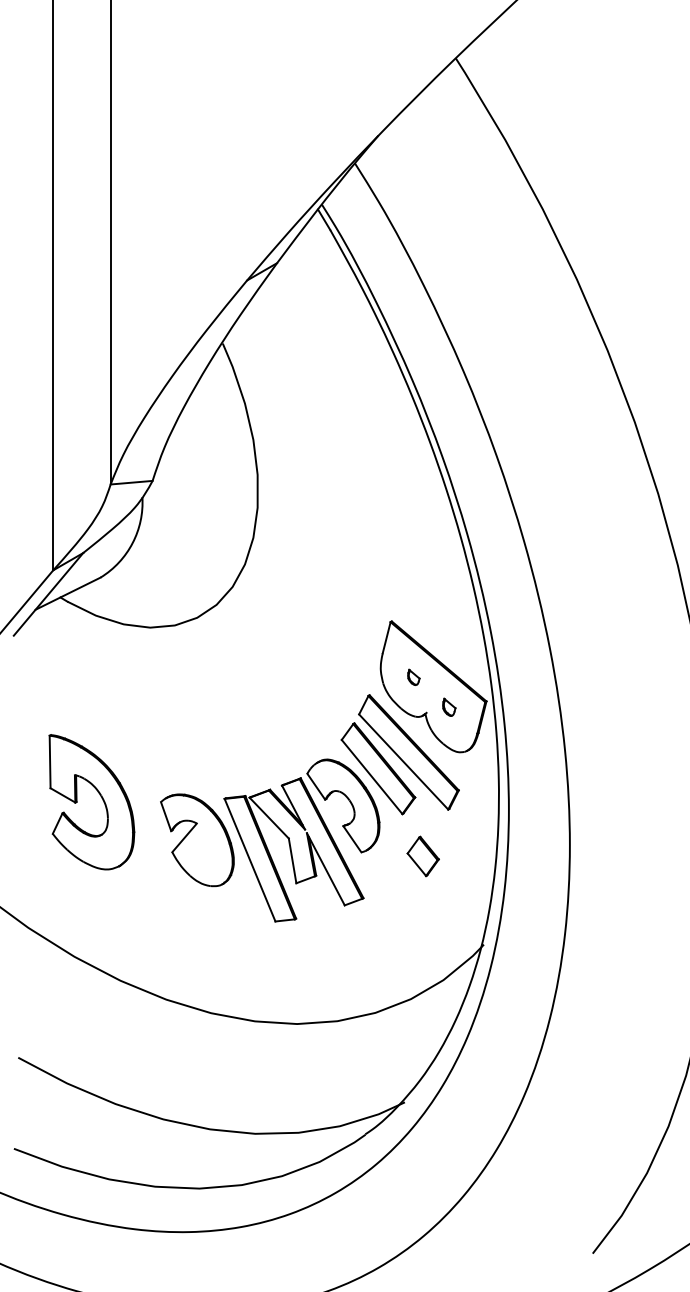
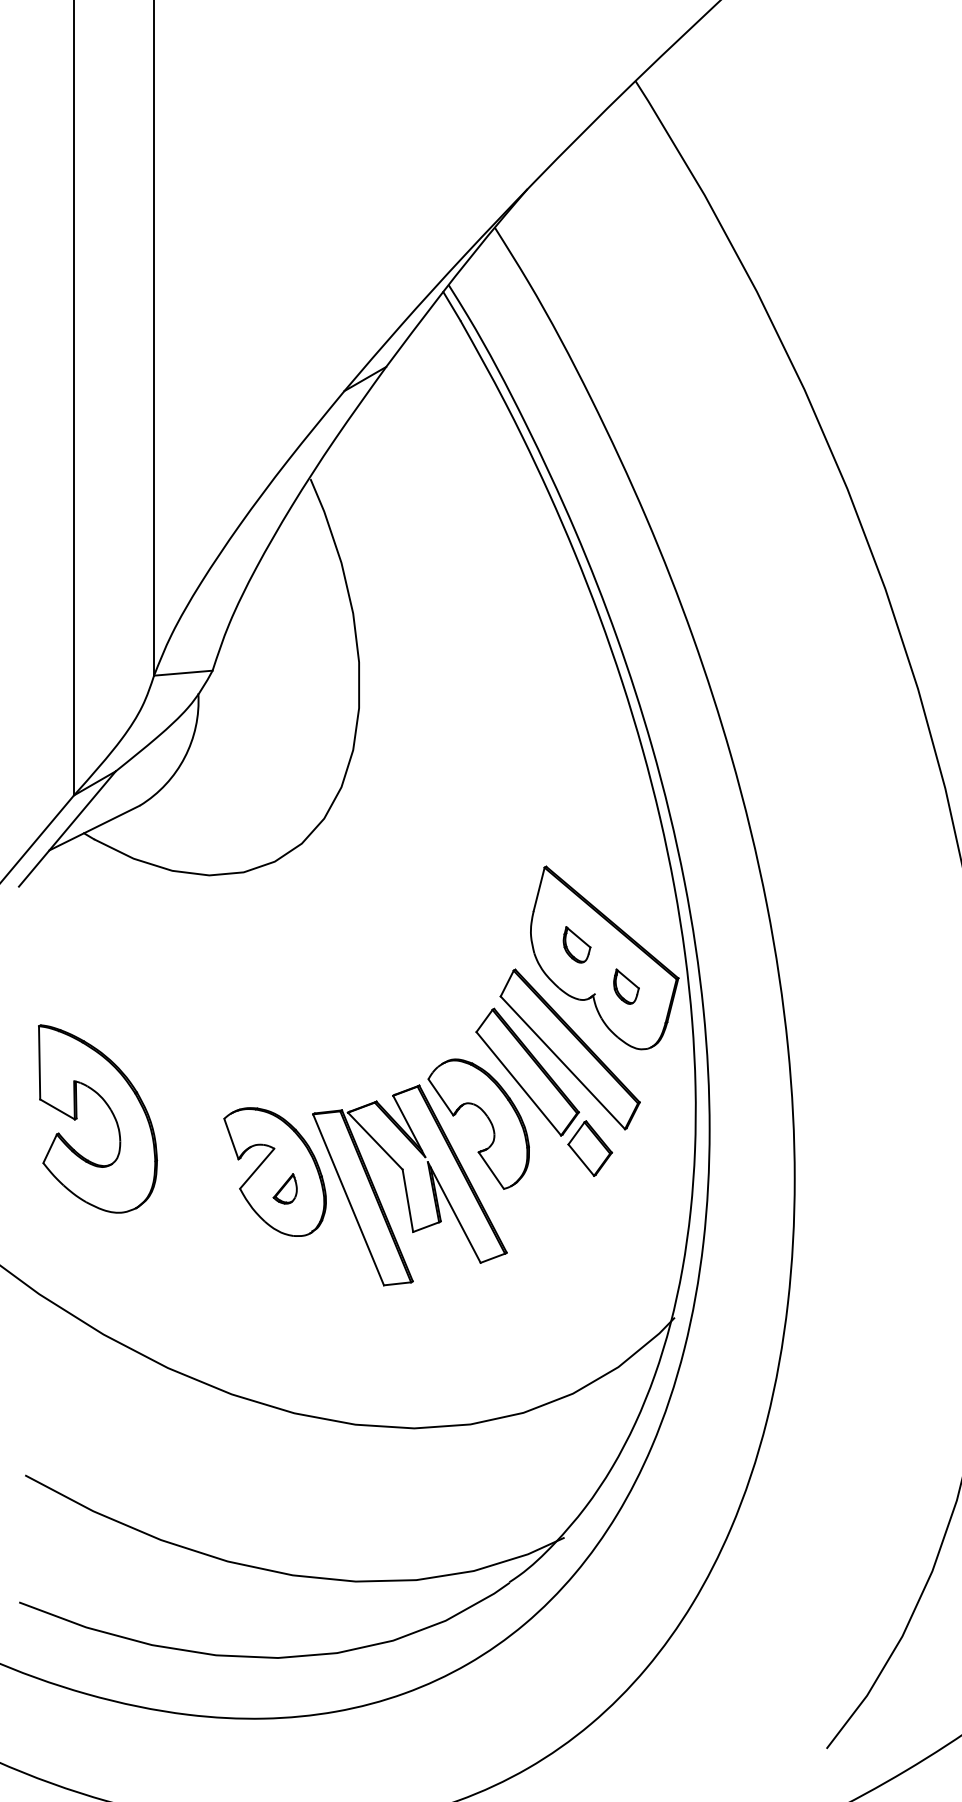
part: (413, 677) -> (576, 944), size x1.67
part: (449, 707) -> (626, 986), size x1.43
part: (100, 796) -> (110, 1111), moved
part: (204, 852) -> (284, 1188), added
part: (423, 856) -> (590, 1148), moved

